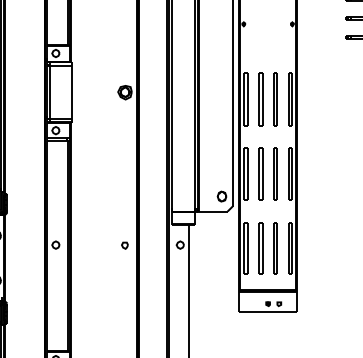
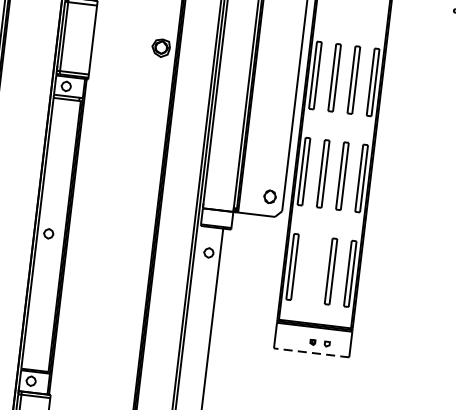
part: (124, 245) -> (136, 244), removed
part: (260, 248) -> (311, 269), removed
line: (267, 312) -> (310, 353), solid -> dashed

